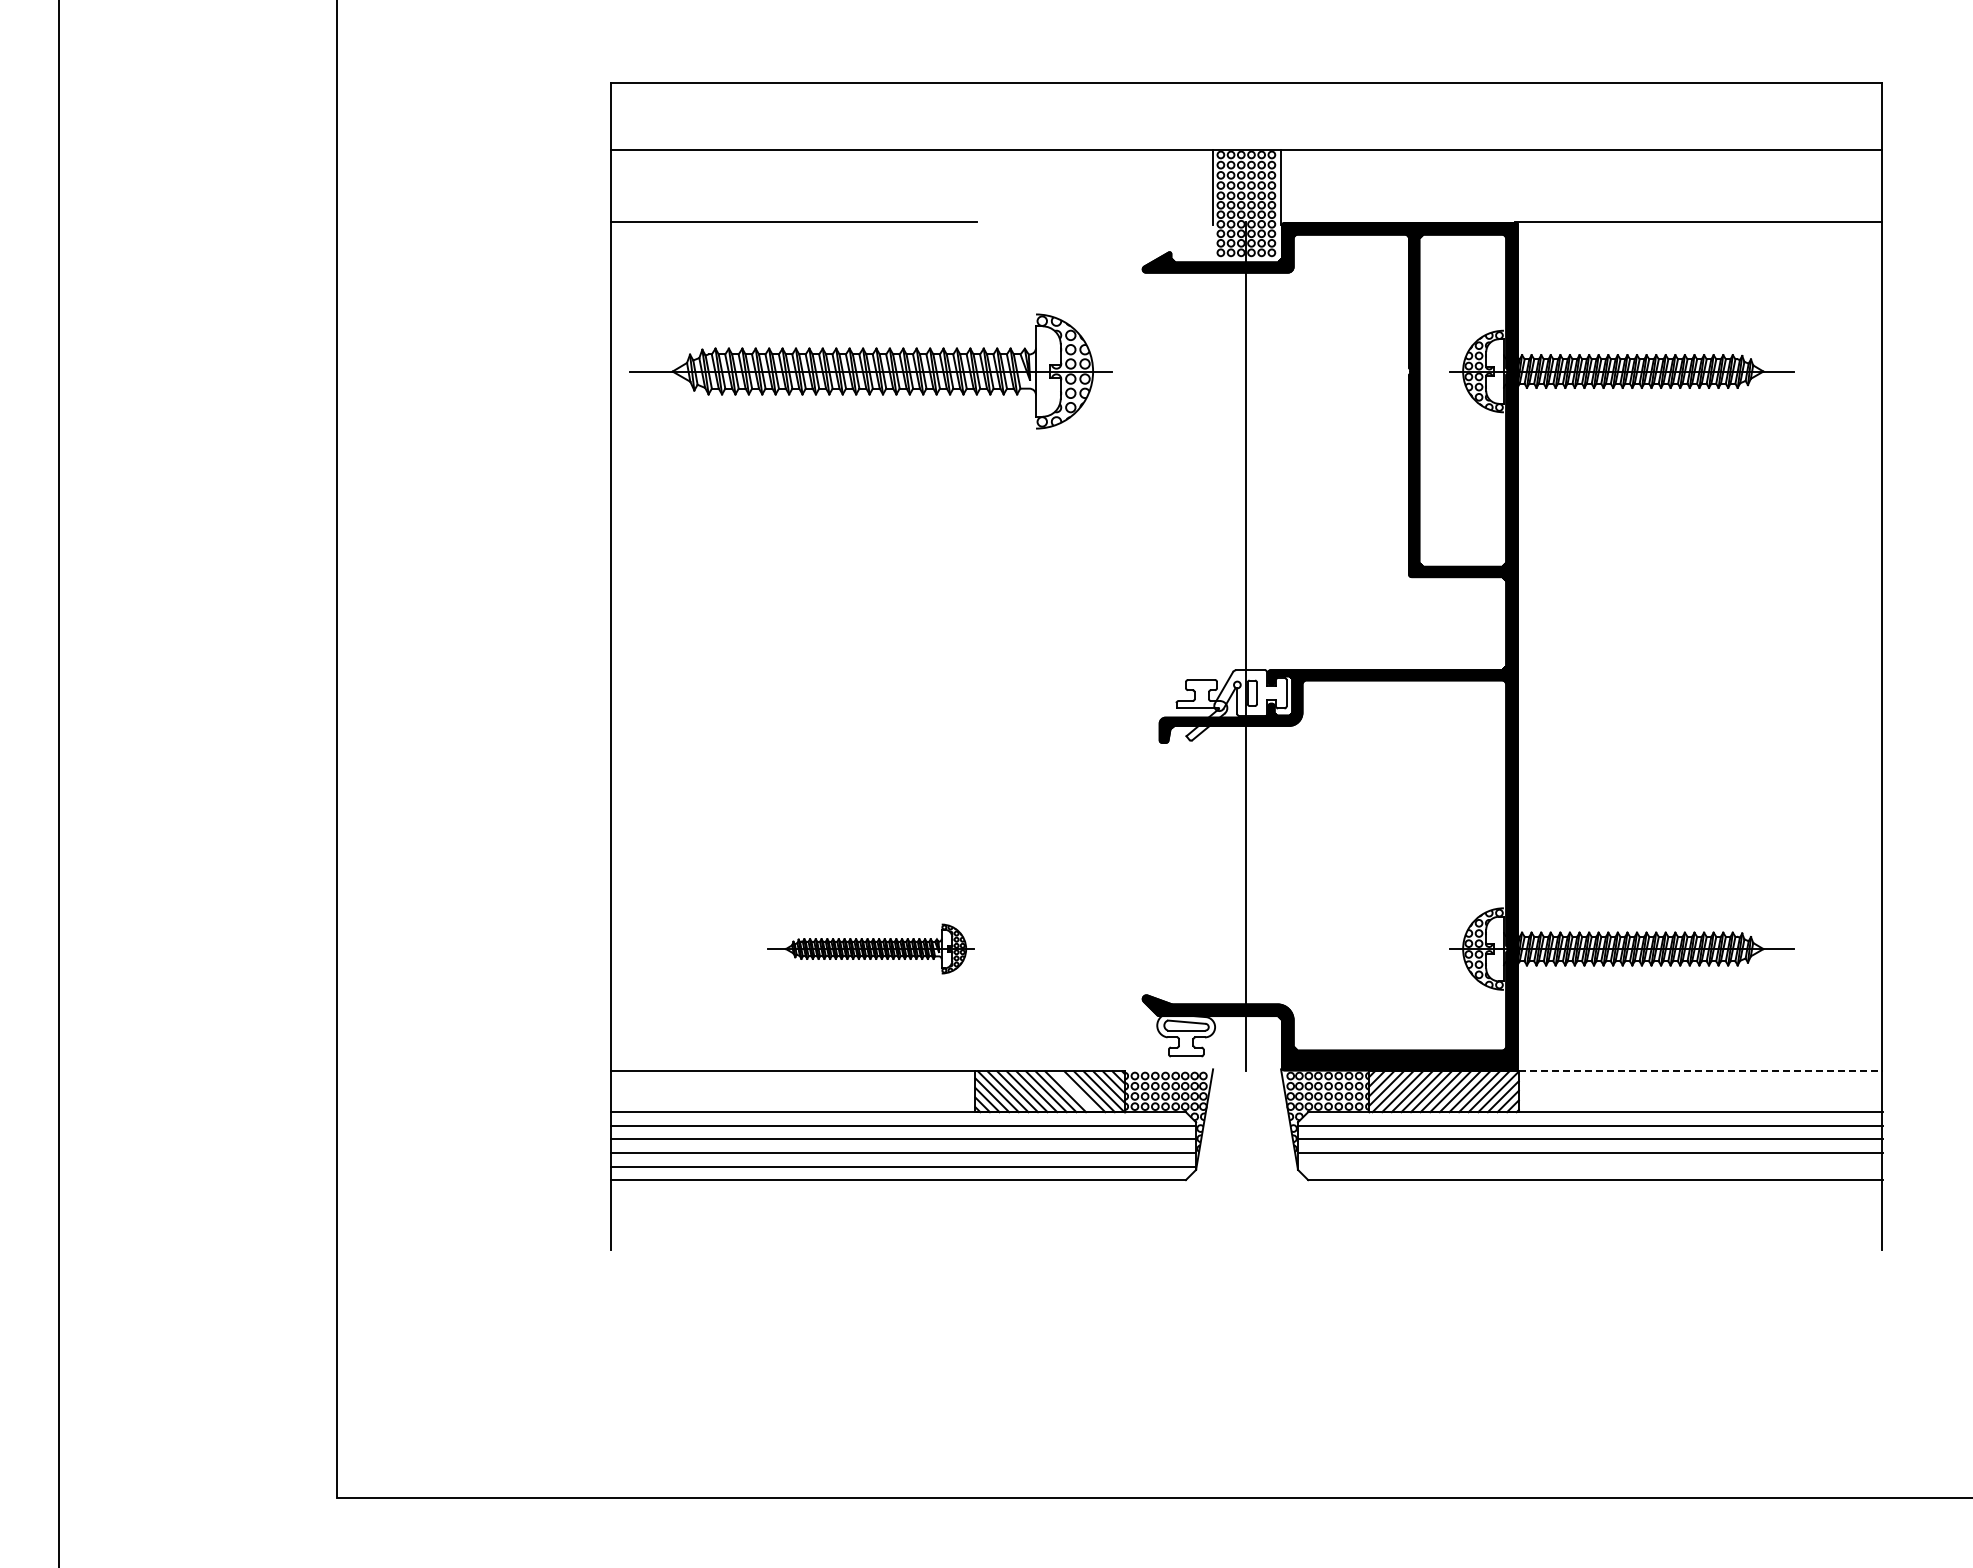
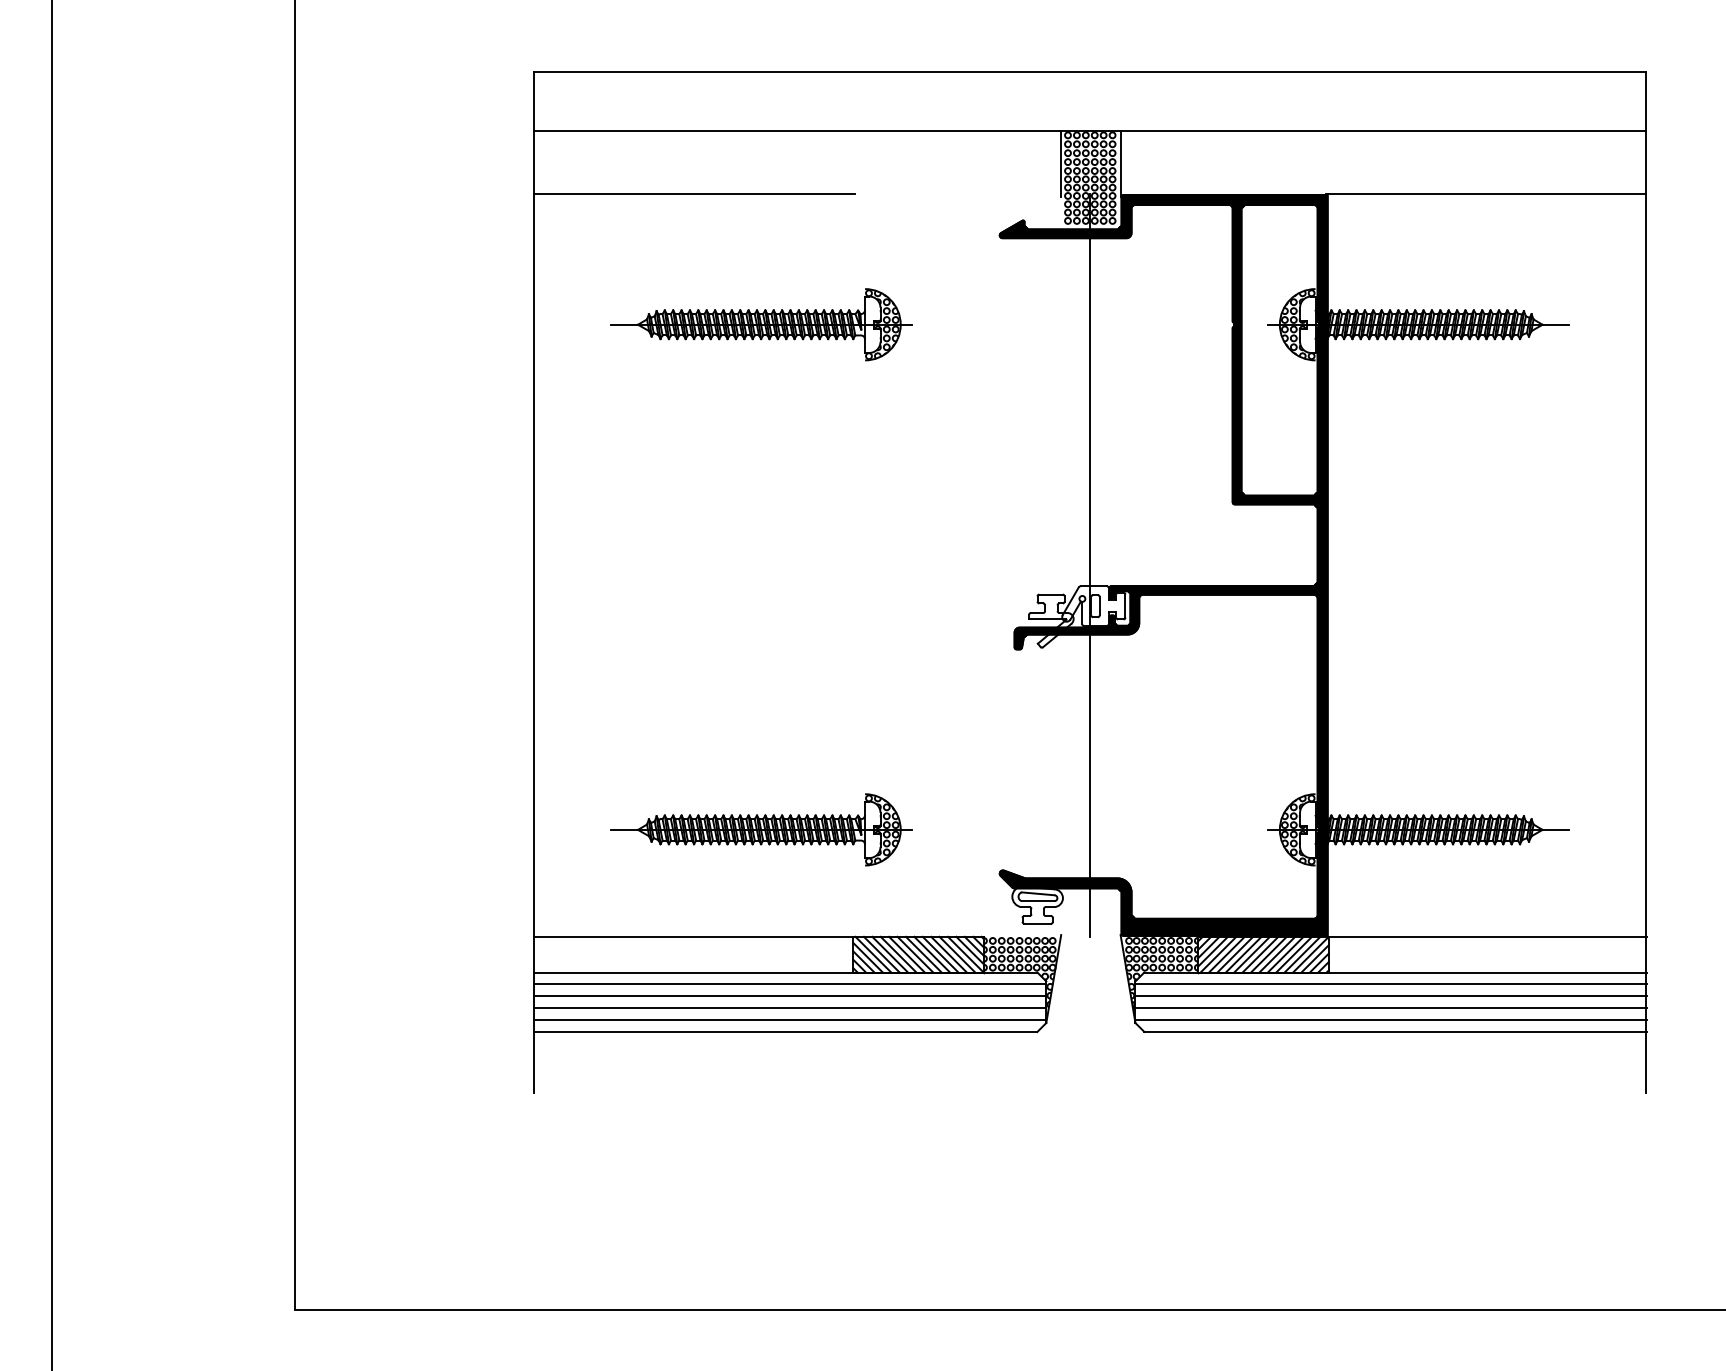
part: (870, 371) -> (761, 324), size x0.71
part: (870, 948) -> (761, 829), size x1.67
line: (1701, 1071) -> (1488, 936), dashed -> solid
line: (1074, 1091) -> (939, 954), added
line: (1590, 1166) -> (1391, 1020), added

